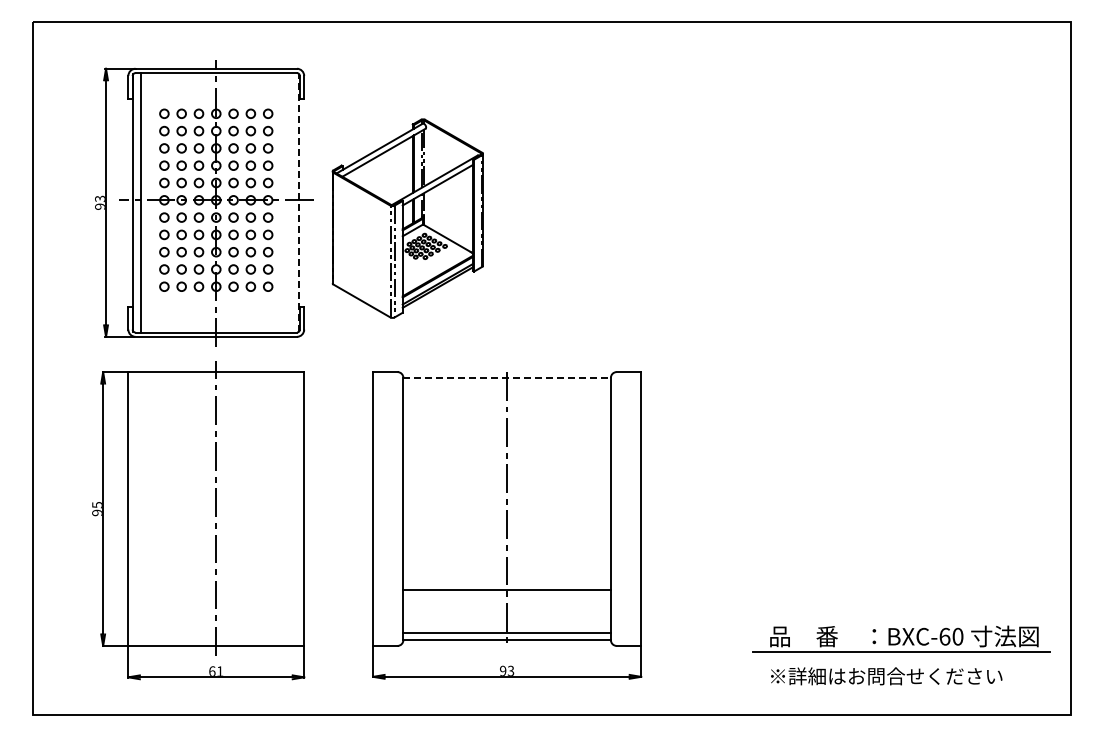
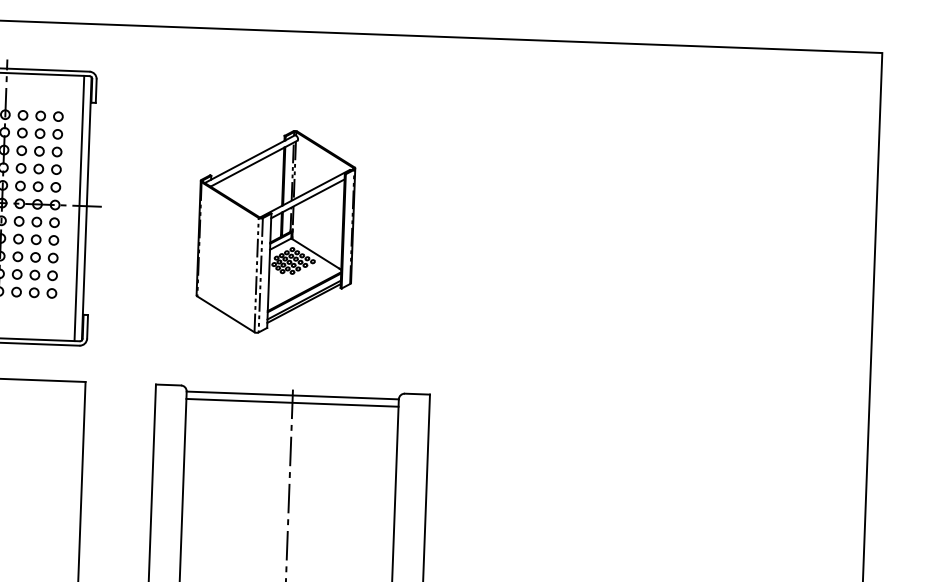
line: (291, 202) -> (78, 208), added
line: (299, 202) -> (87, 208), dashed -> solid
part: (407, 218) -> (275, 231), moved
line: (507, 377) -> (293, 395), dashed -> solid
line: (506, 385) -> (291, 403), added

